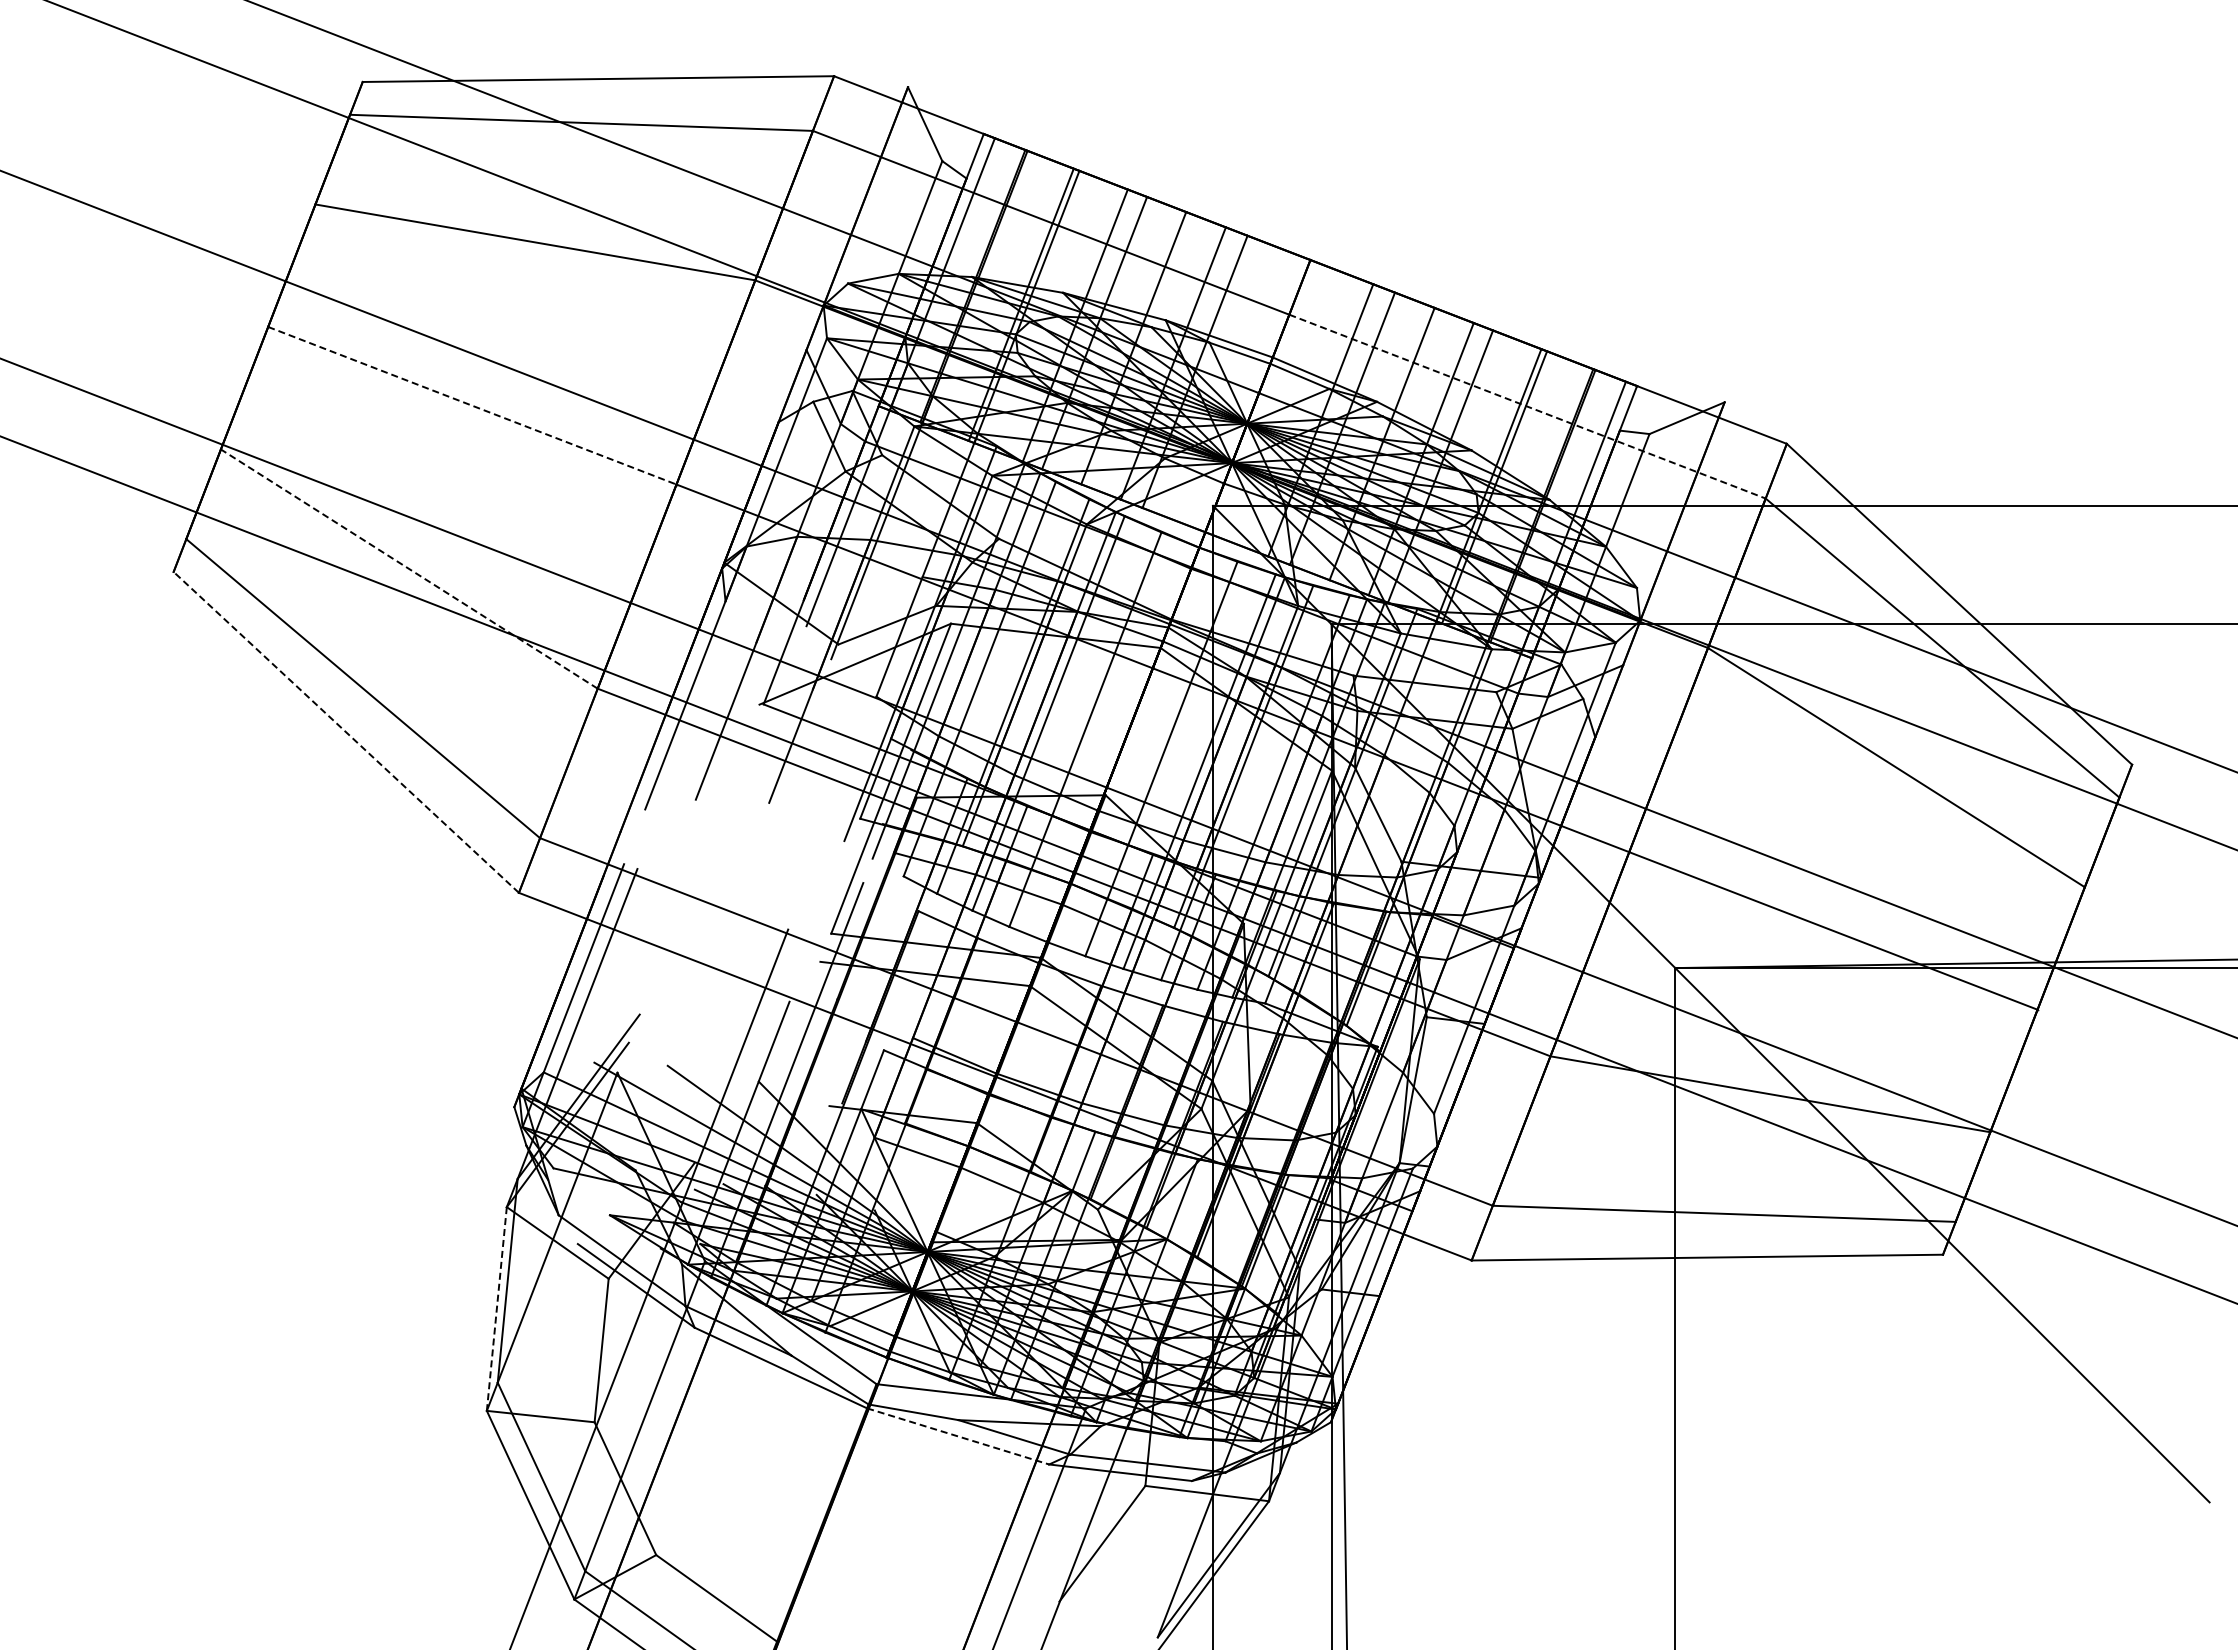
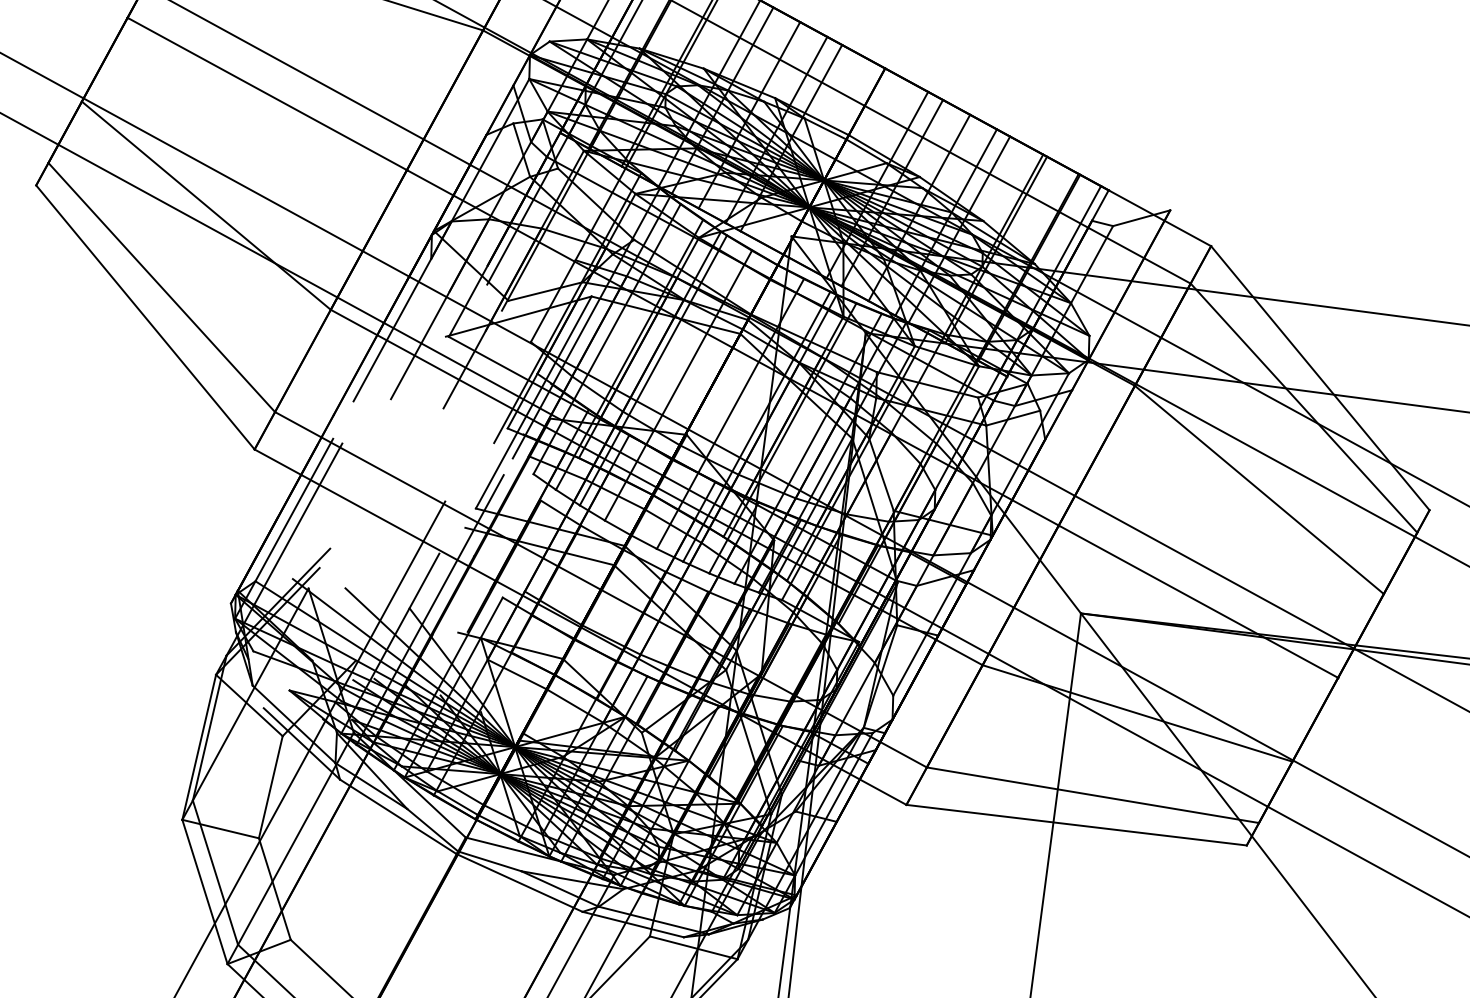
line: (472, 405) -> (267, 93), dashed -> solid
line: (1527, 406) -> (1027, 194), dashed -> solid
line: (408, 568) -> (205, 205), dashed -> solid
line: (346, 732) -> (145, 317), dashed -> solid
line: (496, 1309) -> (198, 747), dashed -> solid
line: (958, 1436) -> (519, 883), dashed -> solid

